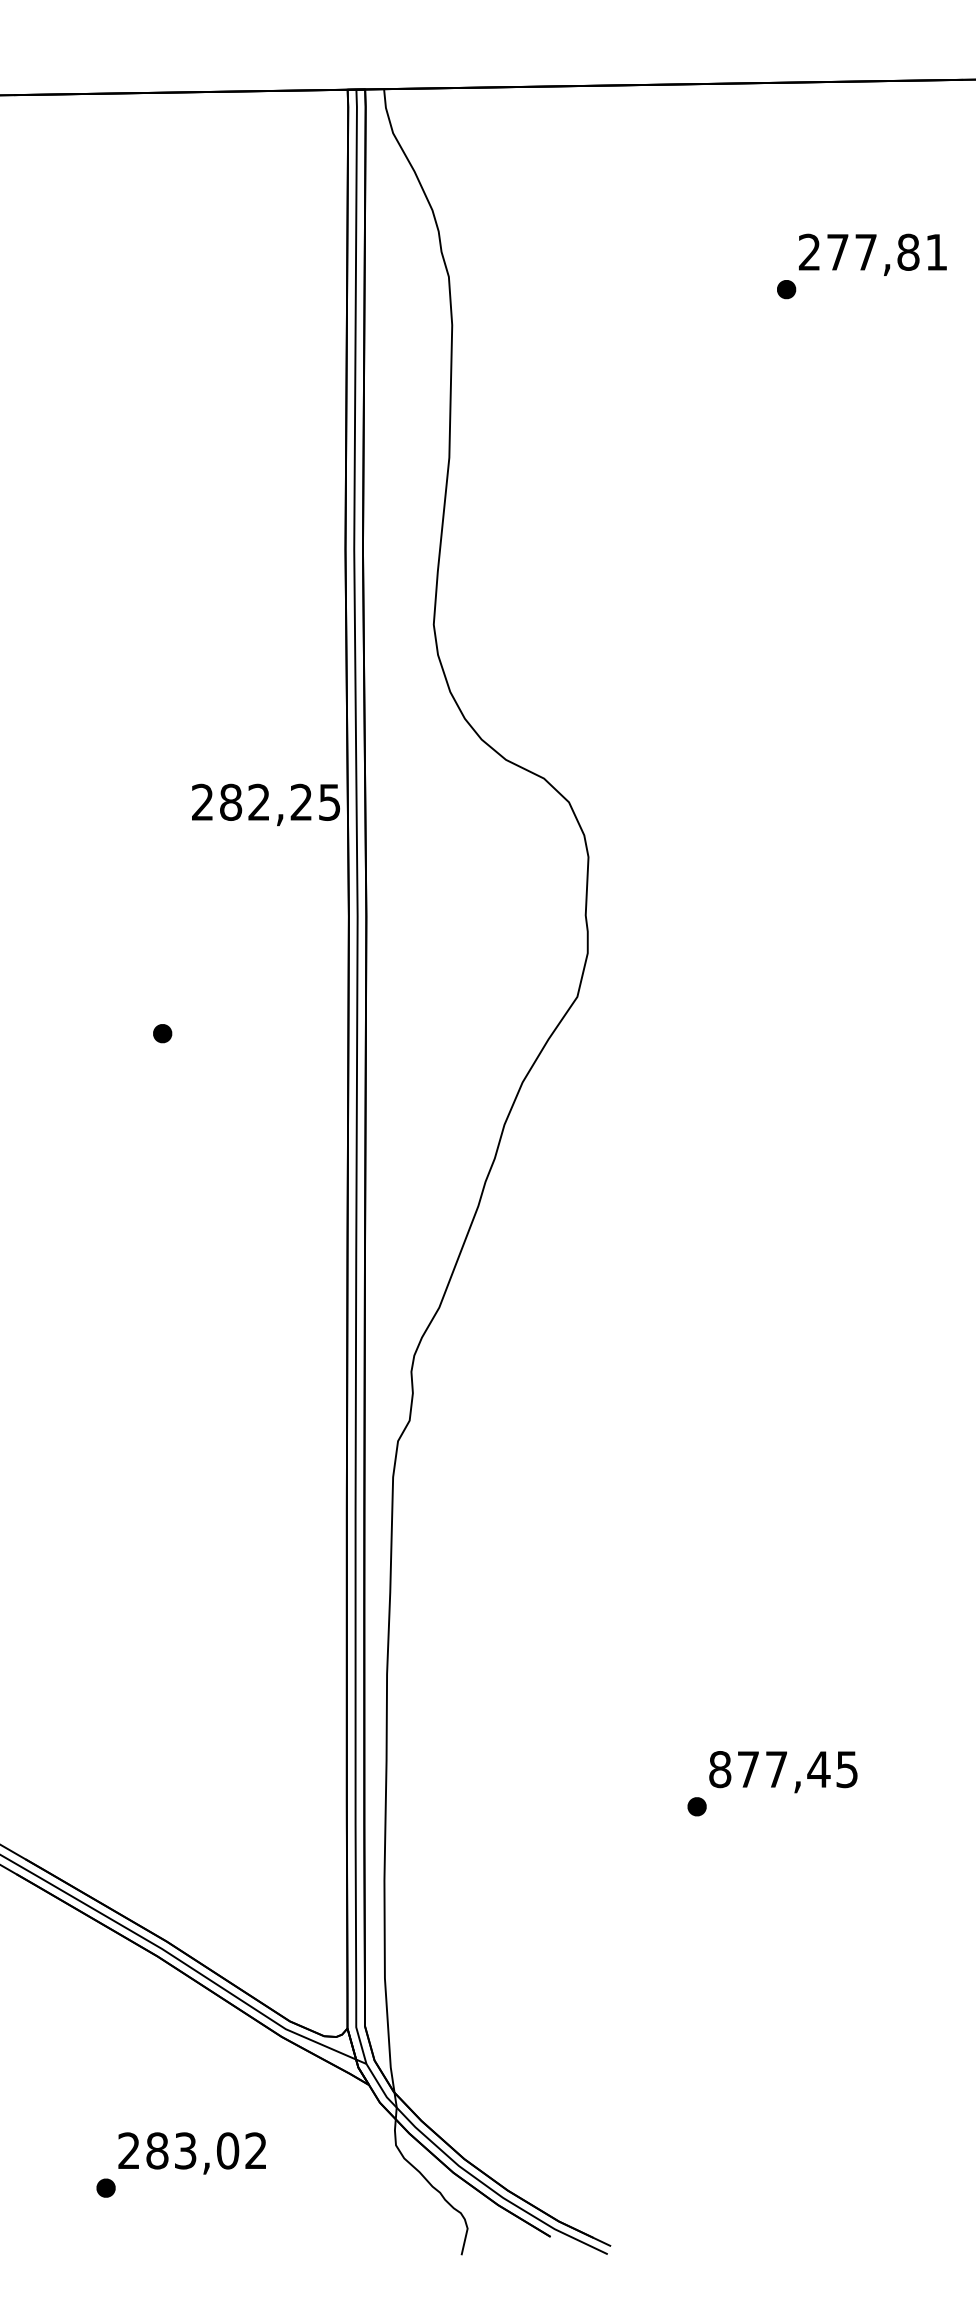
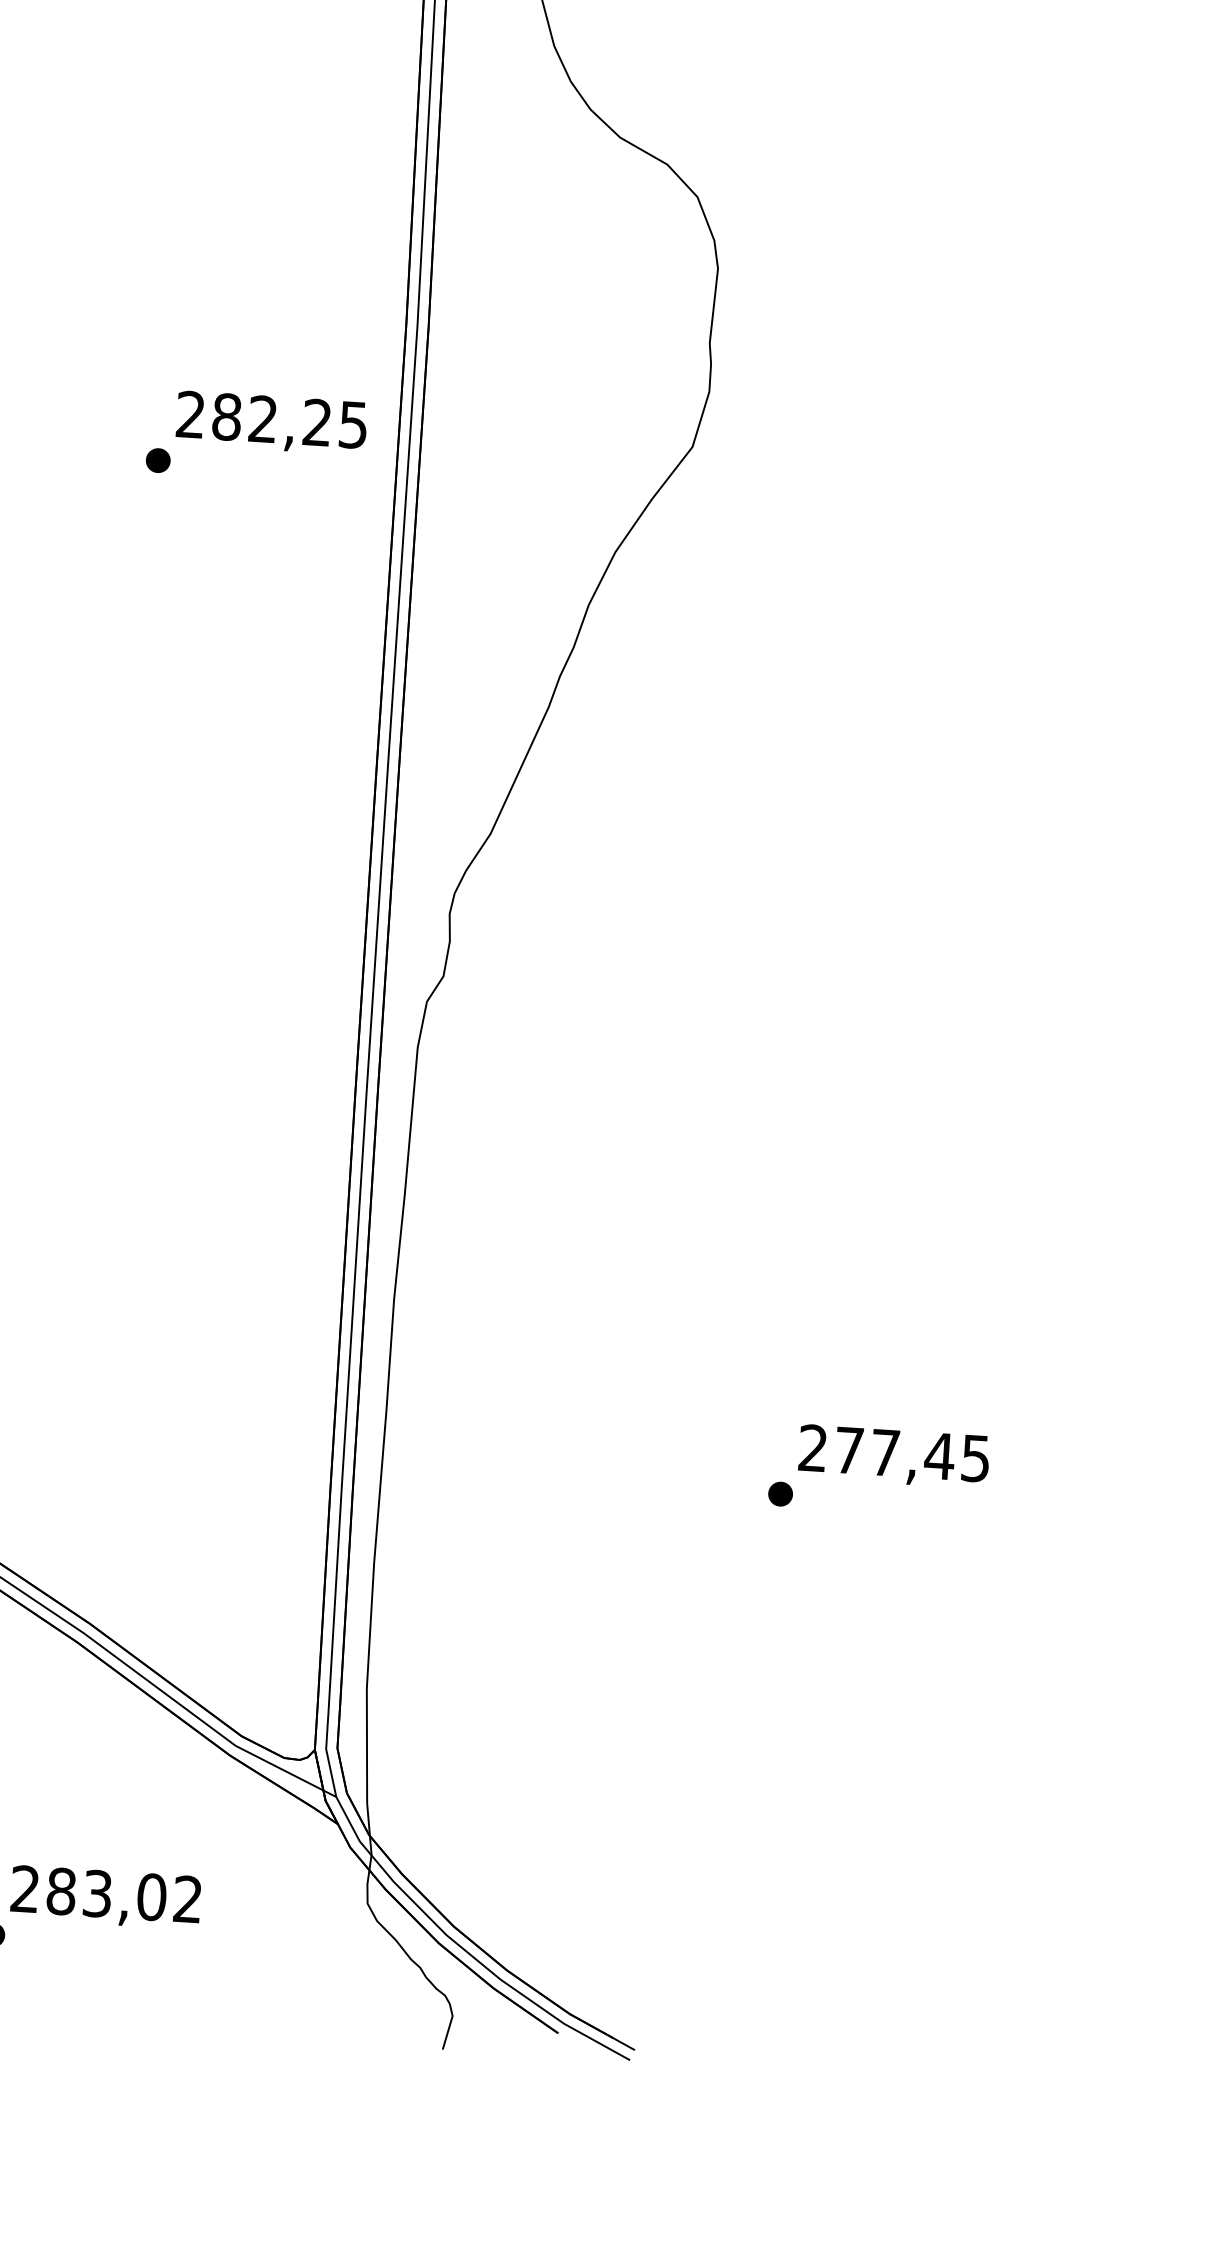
text: (265, 804) -> (271, 422), moved
text: (720, 1769) -> (813, 1448), 877,45 -> 277,45

